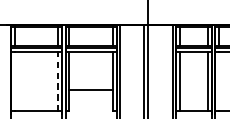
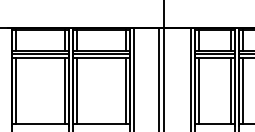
line: (14, 81) -> (15, 90), added
line: (58, 81) -> (64, 90), dashed -> solid
line: (218, 81) -> (242, 90), added
line: (90, 89) -> (100, 123), moved

